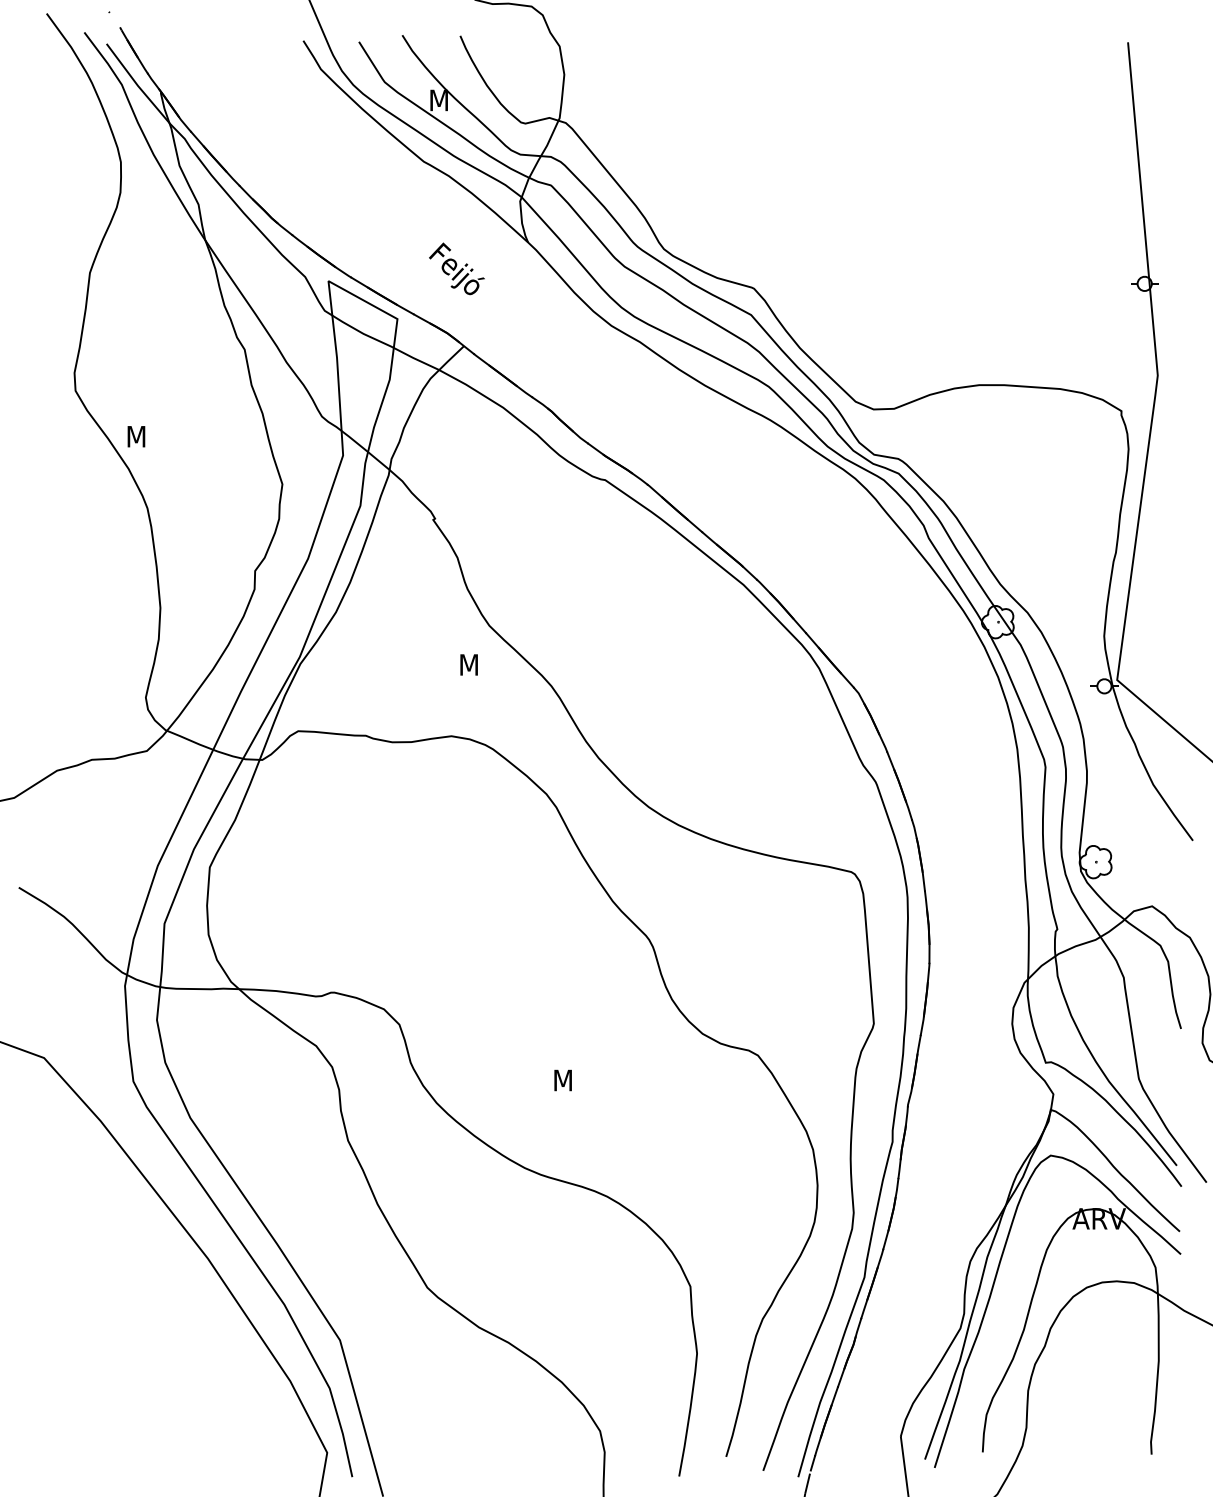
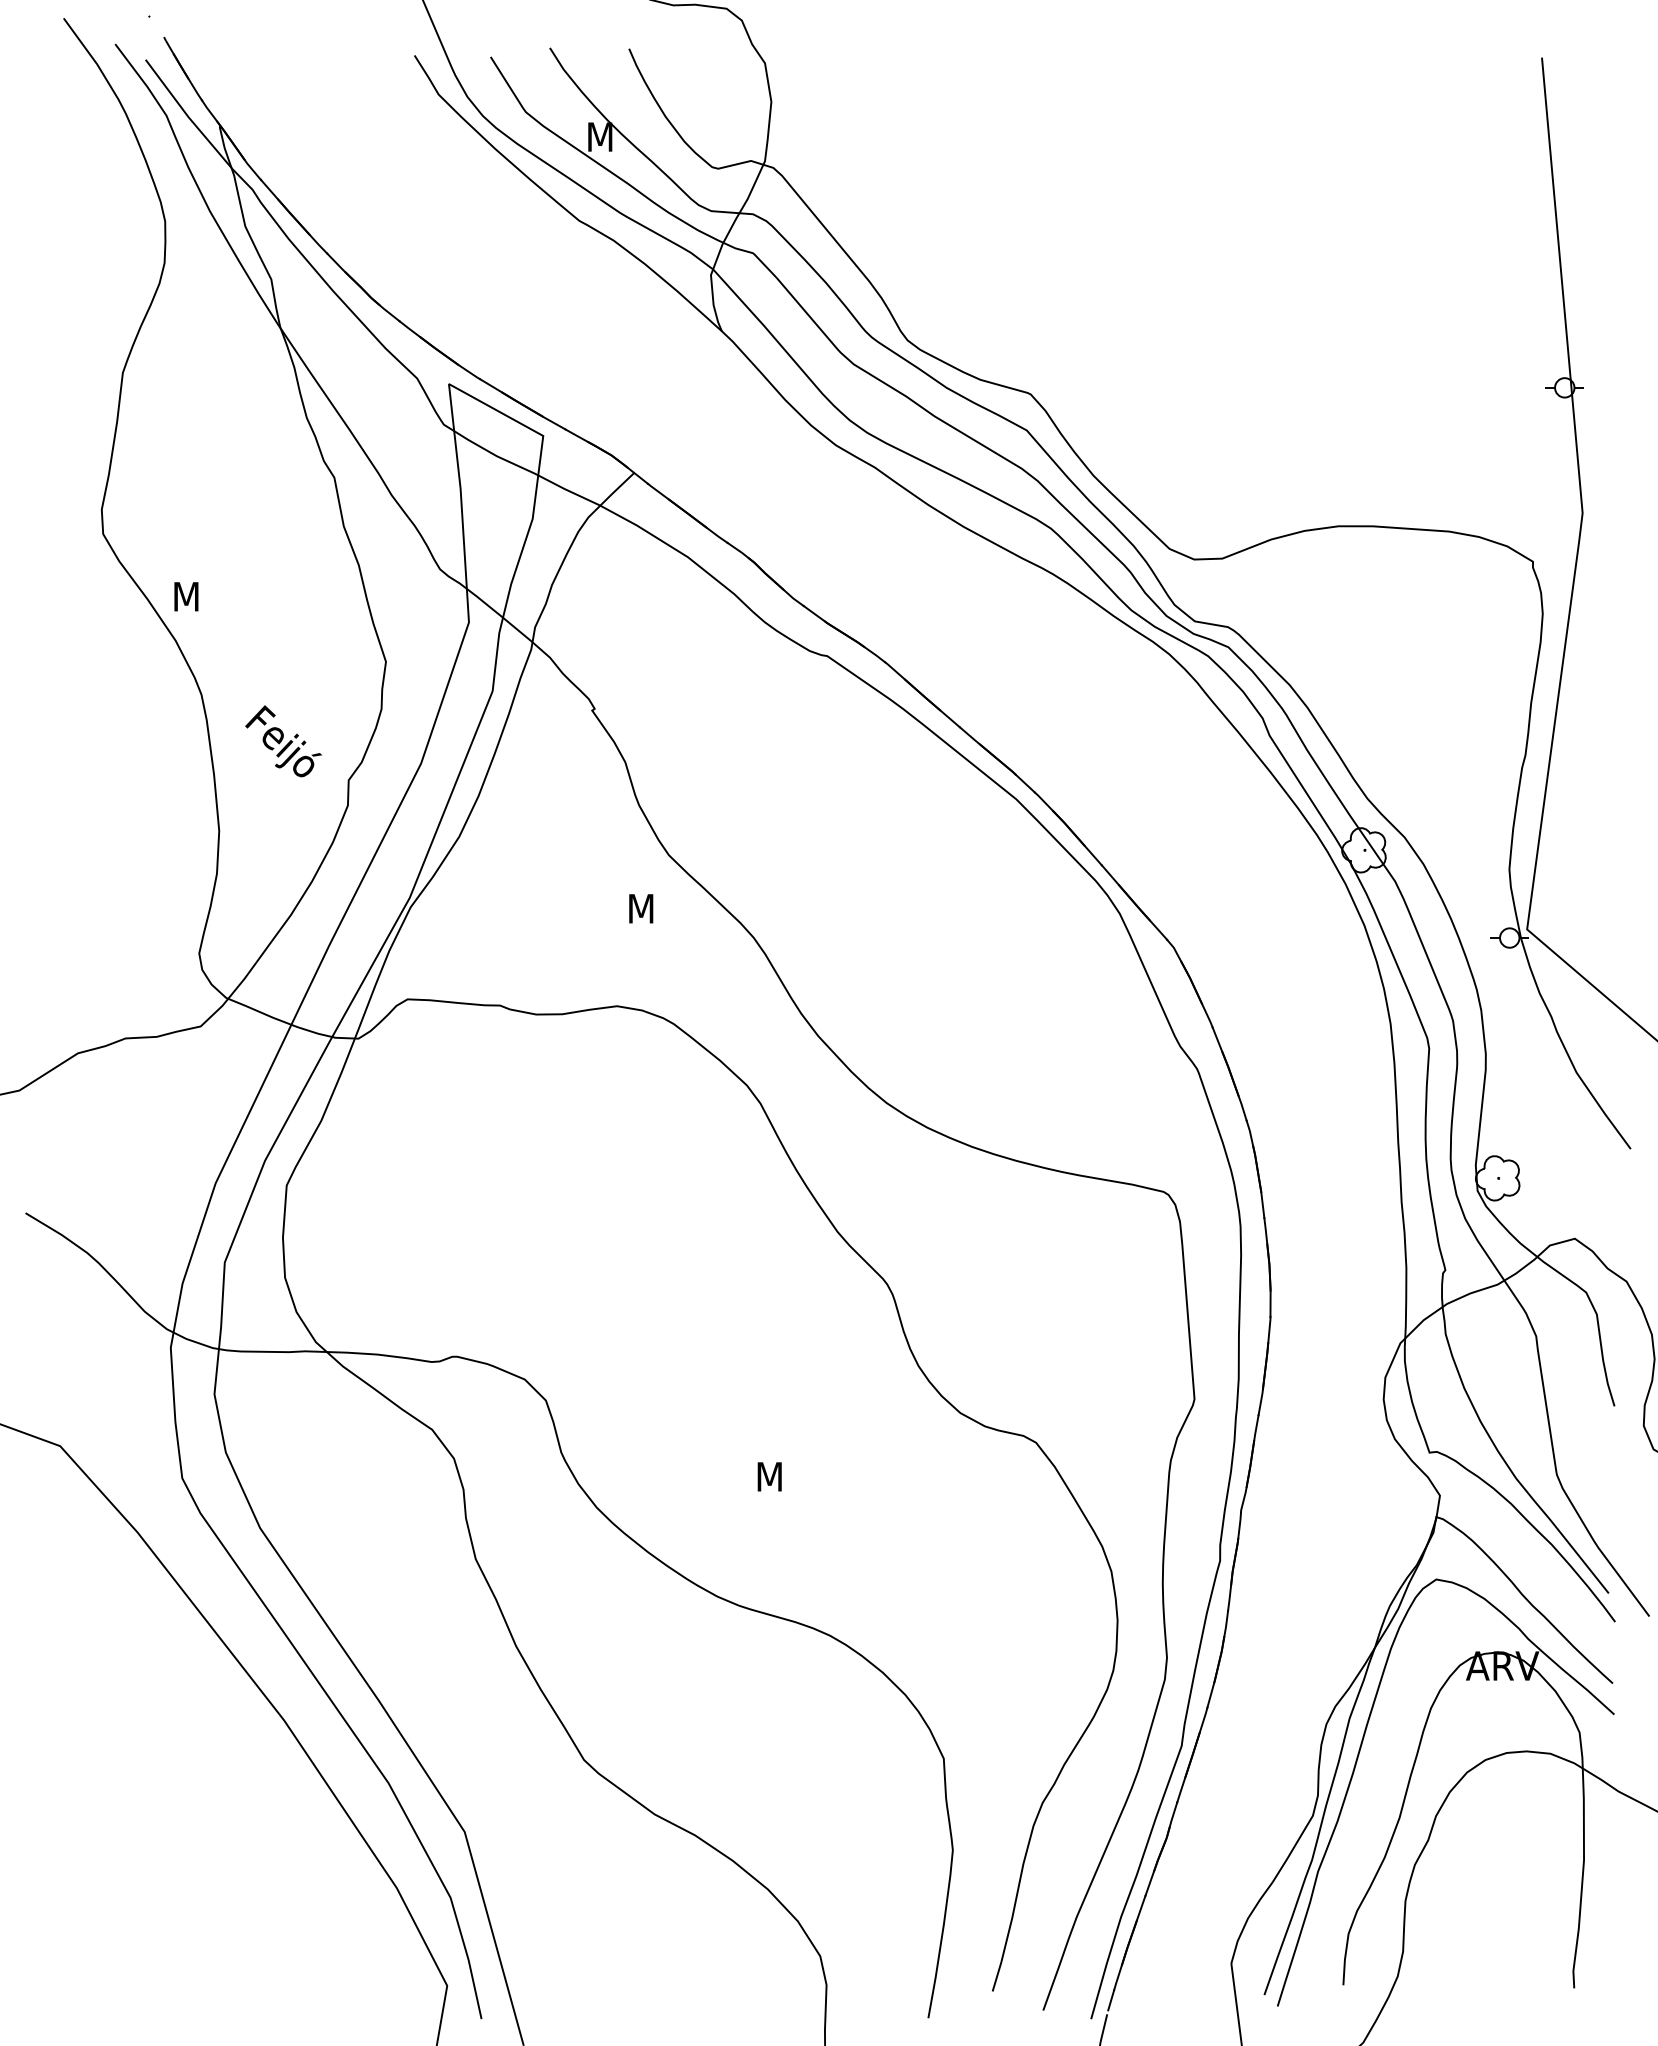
text: (456, 269) -> (283, 741), moved

